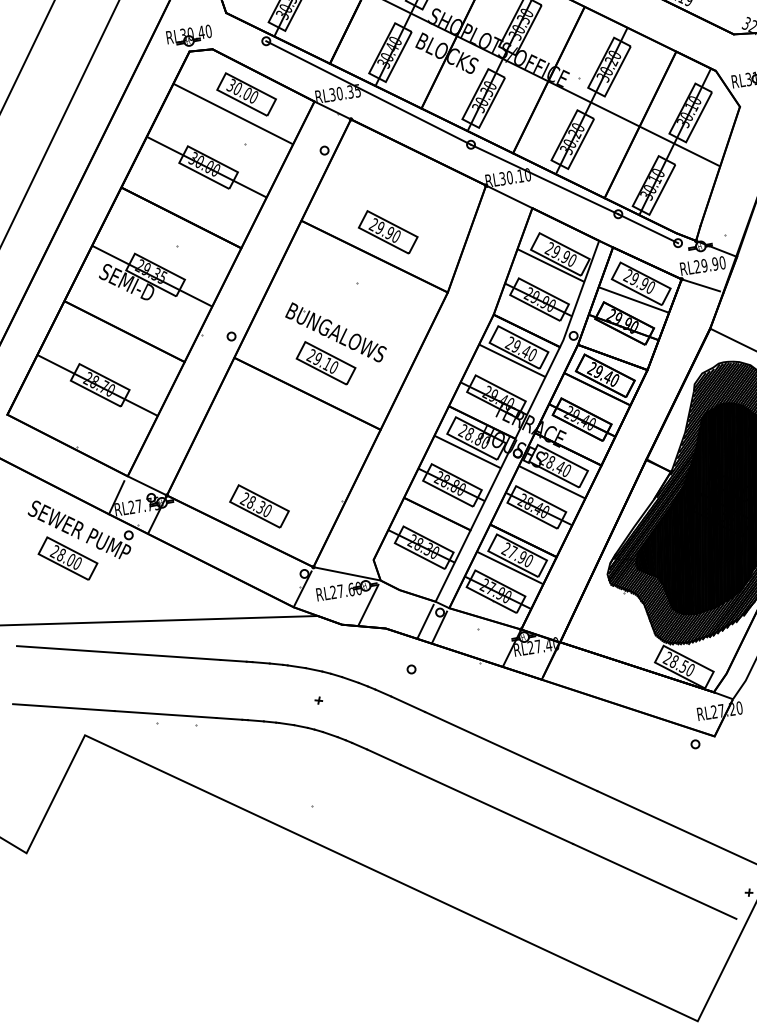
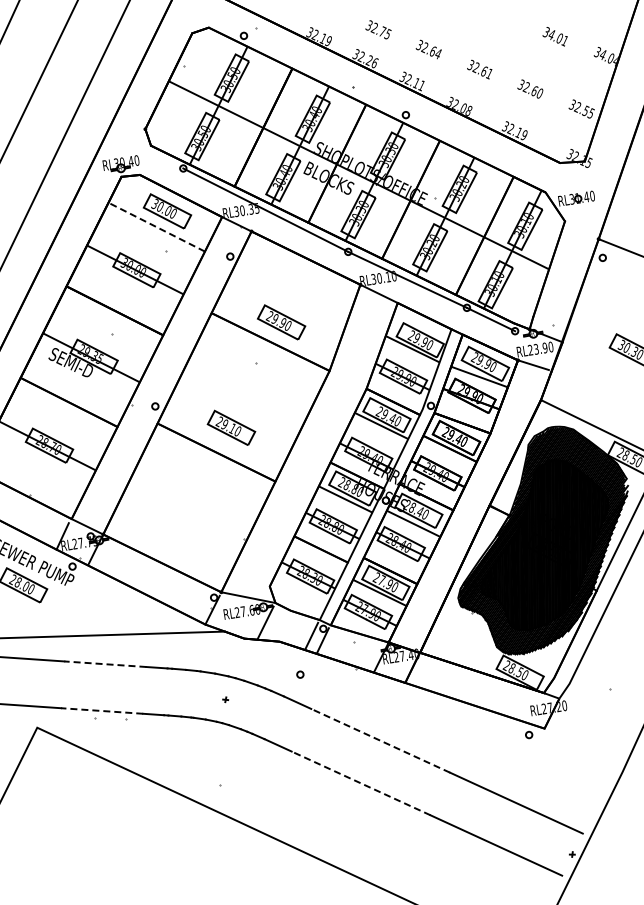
line: (232, 113) -> (156, 226), solid -> dashed
text: (703, 265) -> (535, 349), RL29.90 -> RL23.90
part: (336, 332) -> (239, 403), removed
part: (259, 506) -> (177, 543), removed
line: (168, 656) -> (104, 664), solid -> dashed
line: (164, 713) -> (101, 710), solid -> dashed
line: (510, 751) -> (380, 740), solid -> dashed
line: (486, 804) -> (360, 783), solid -> dashed

